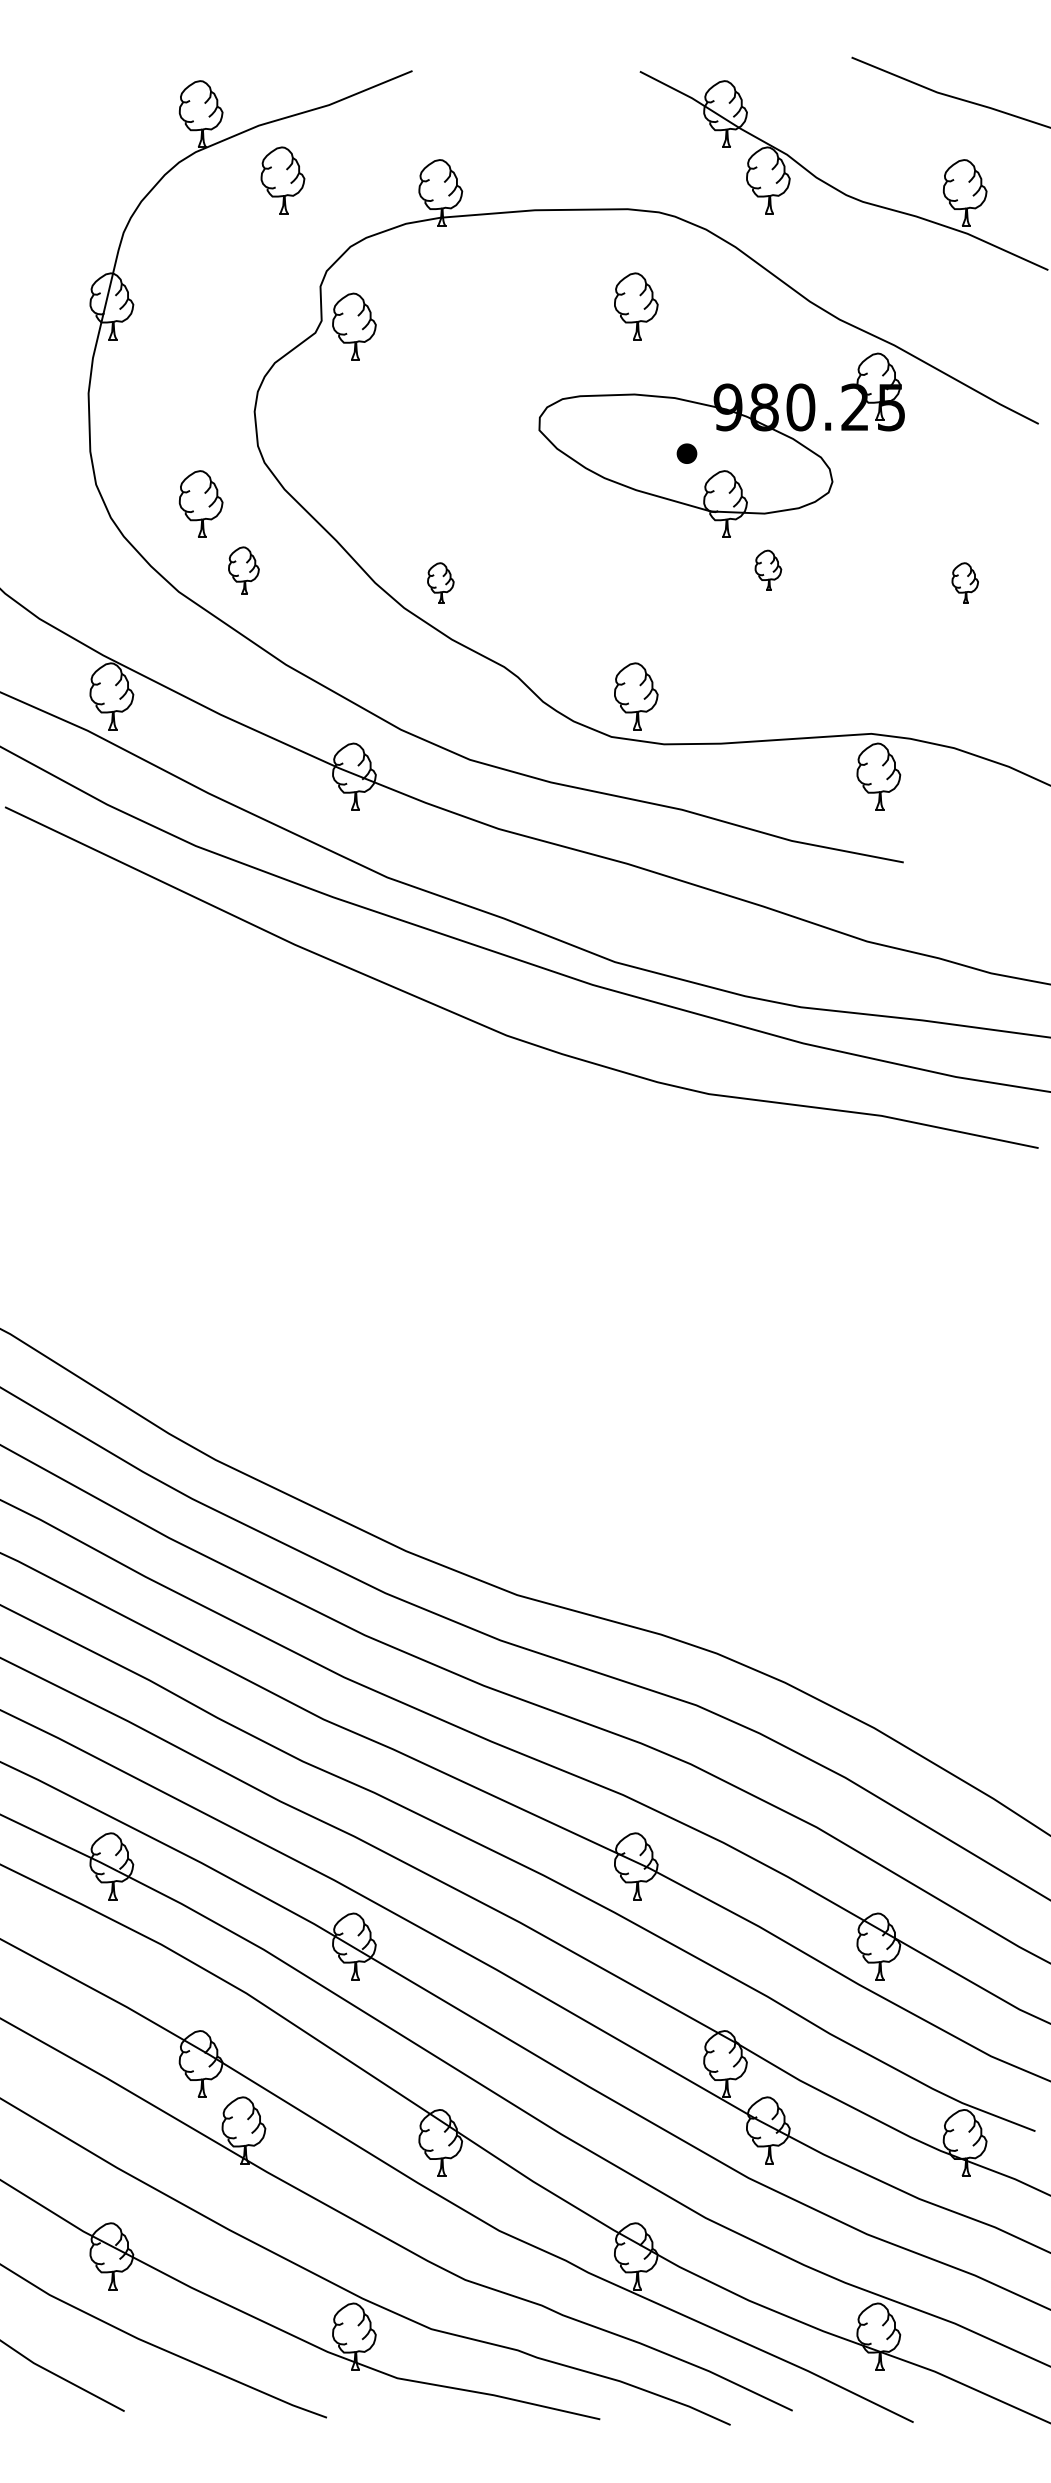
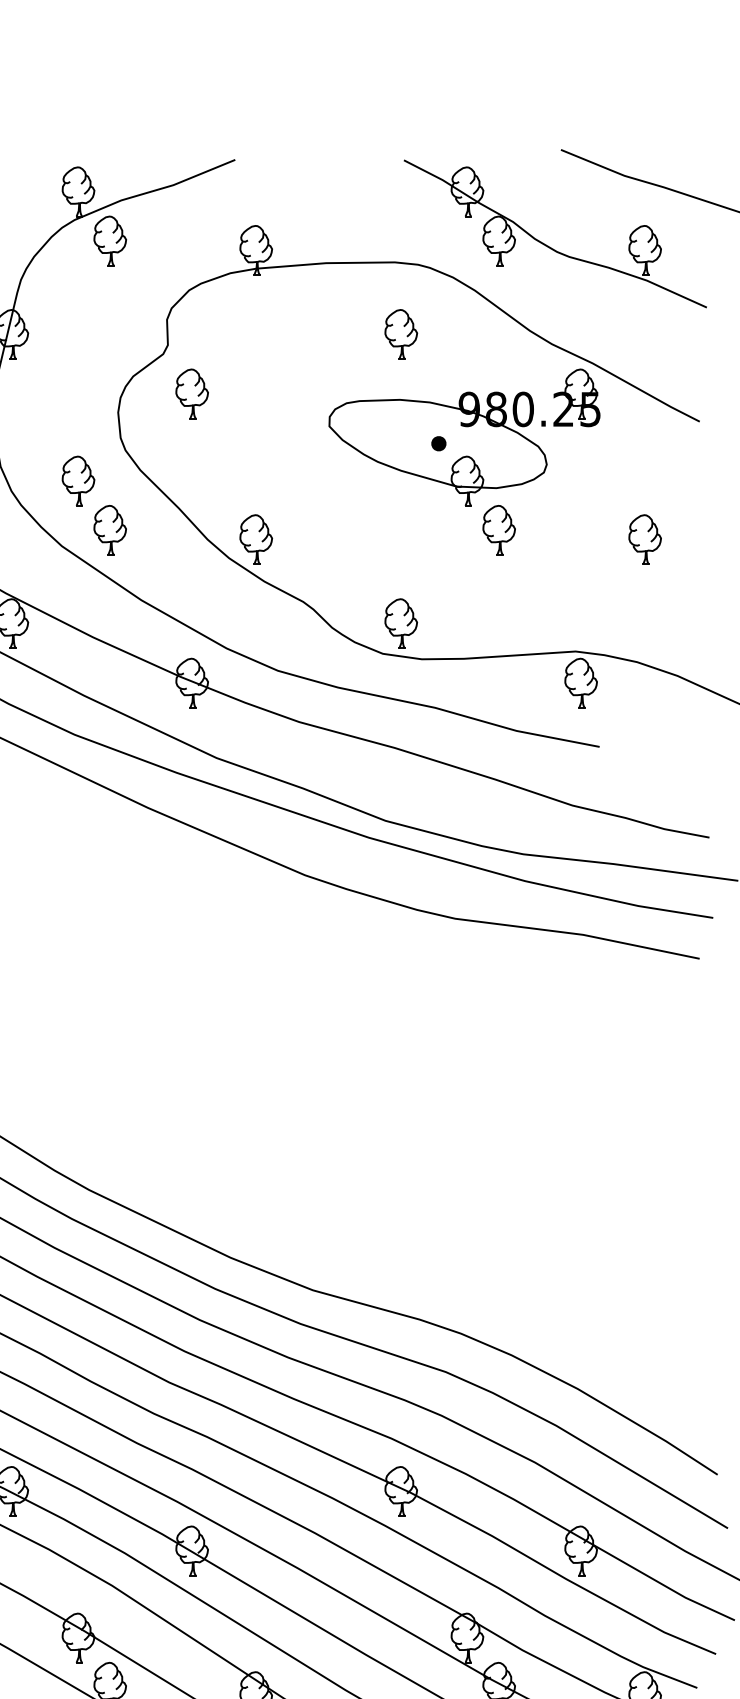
part: (282, 180) -> (109, 241), moved
part: (354, 326) -> (192, 393), moved
part: (243, 570) -> (109, 530), size x1.43
part: (768, 570) -> (499, 530), size x1.67
part: (440, 582) -> (256, 539), size x1.67
part: (965, 582) -> (645, 539), size x1.67

